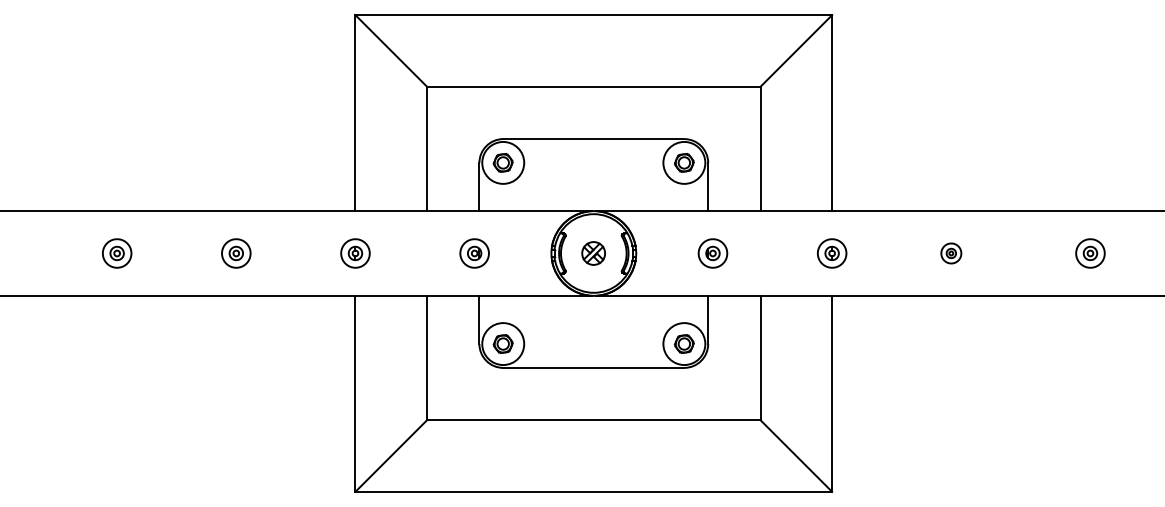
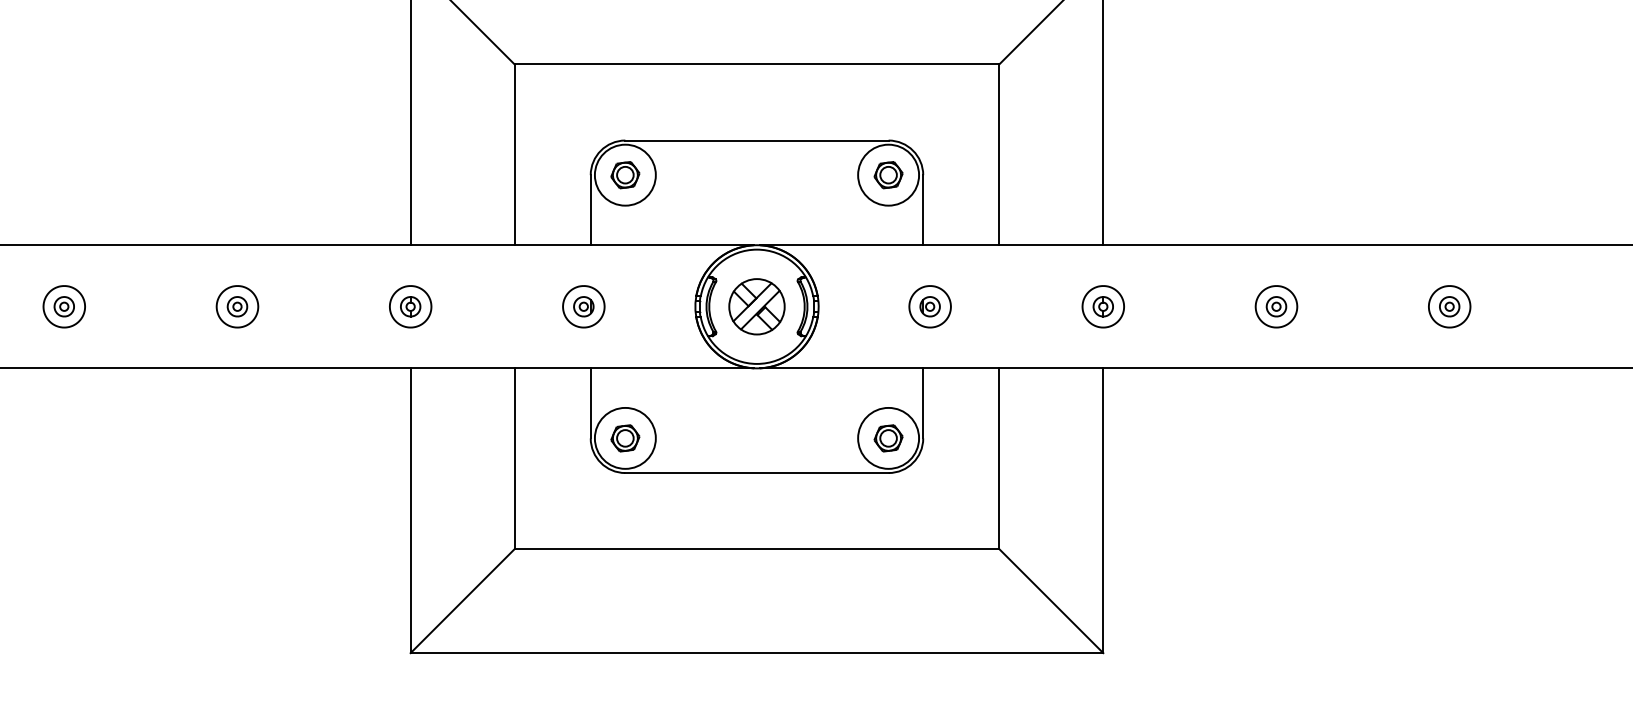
part: (593, 253) -> (756, 306), size x1.67
part: (951, 253) -> (1276, 306), size x1.43
part: (1090, 253) -> (1449, 306), moved

